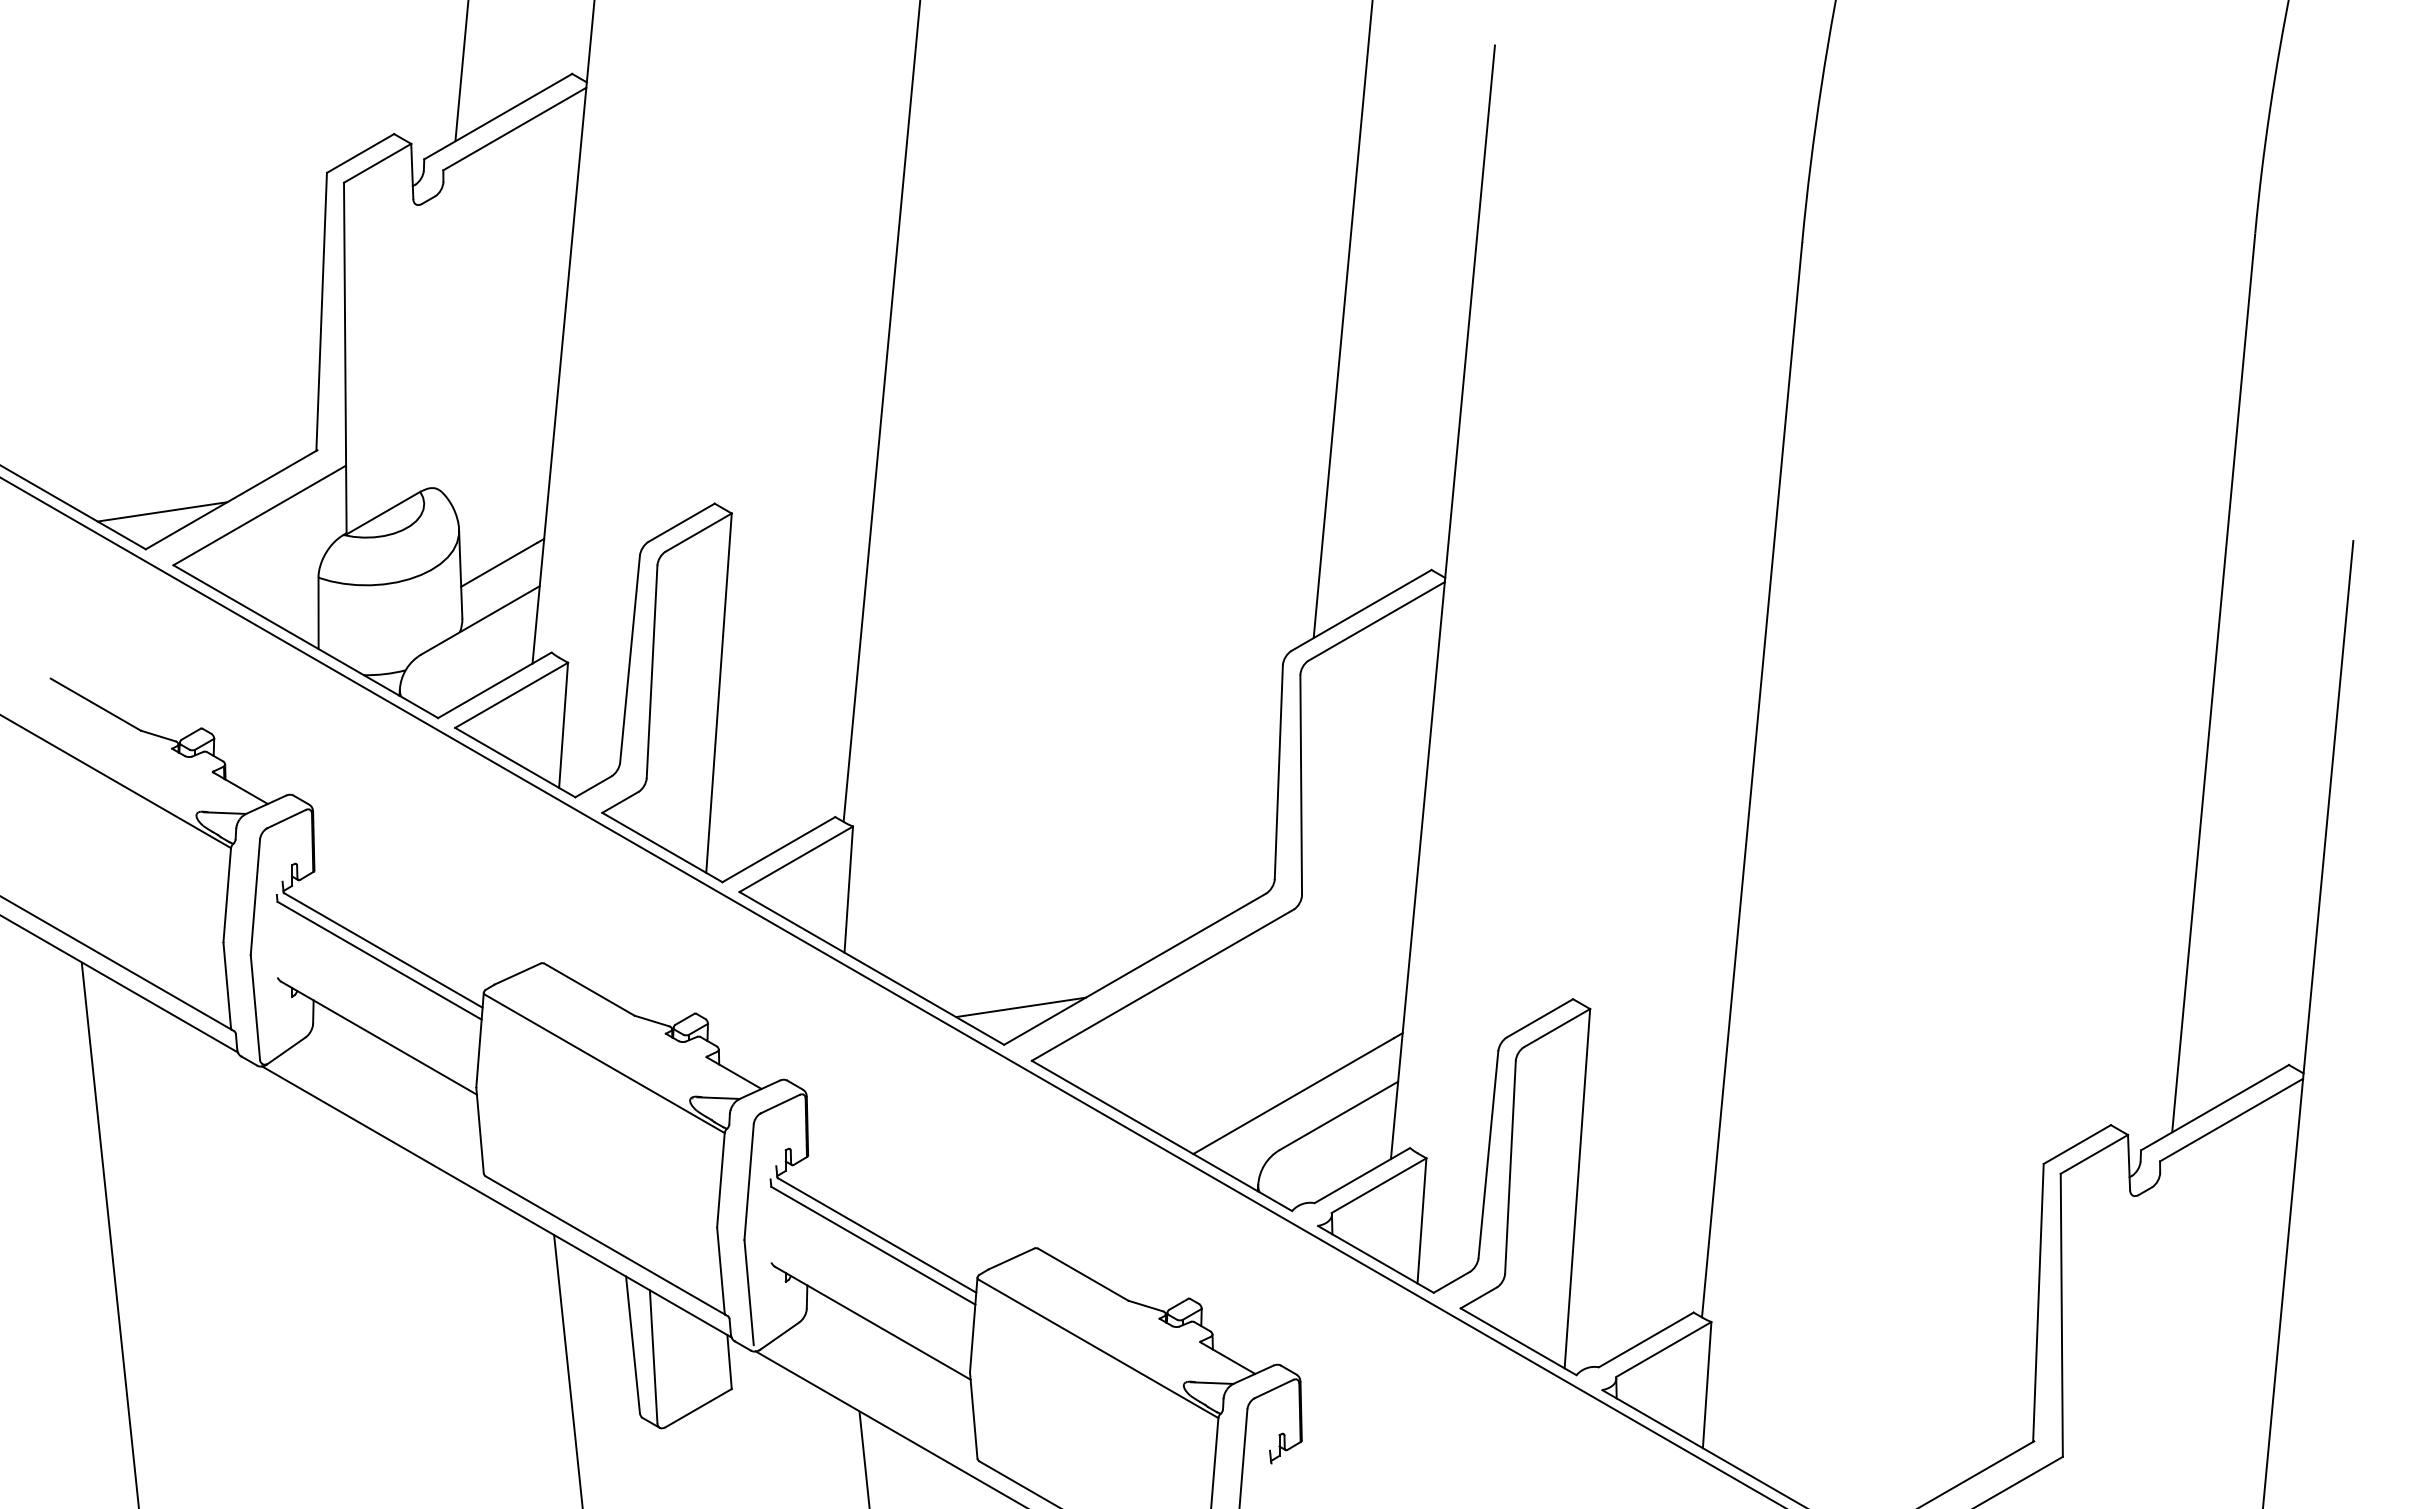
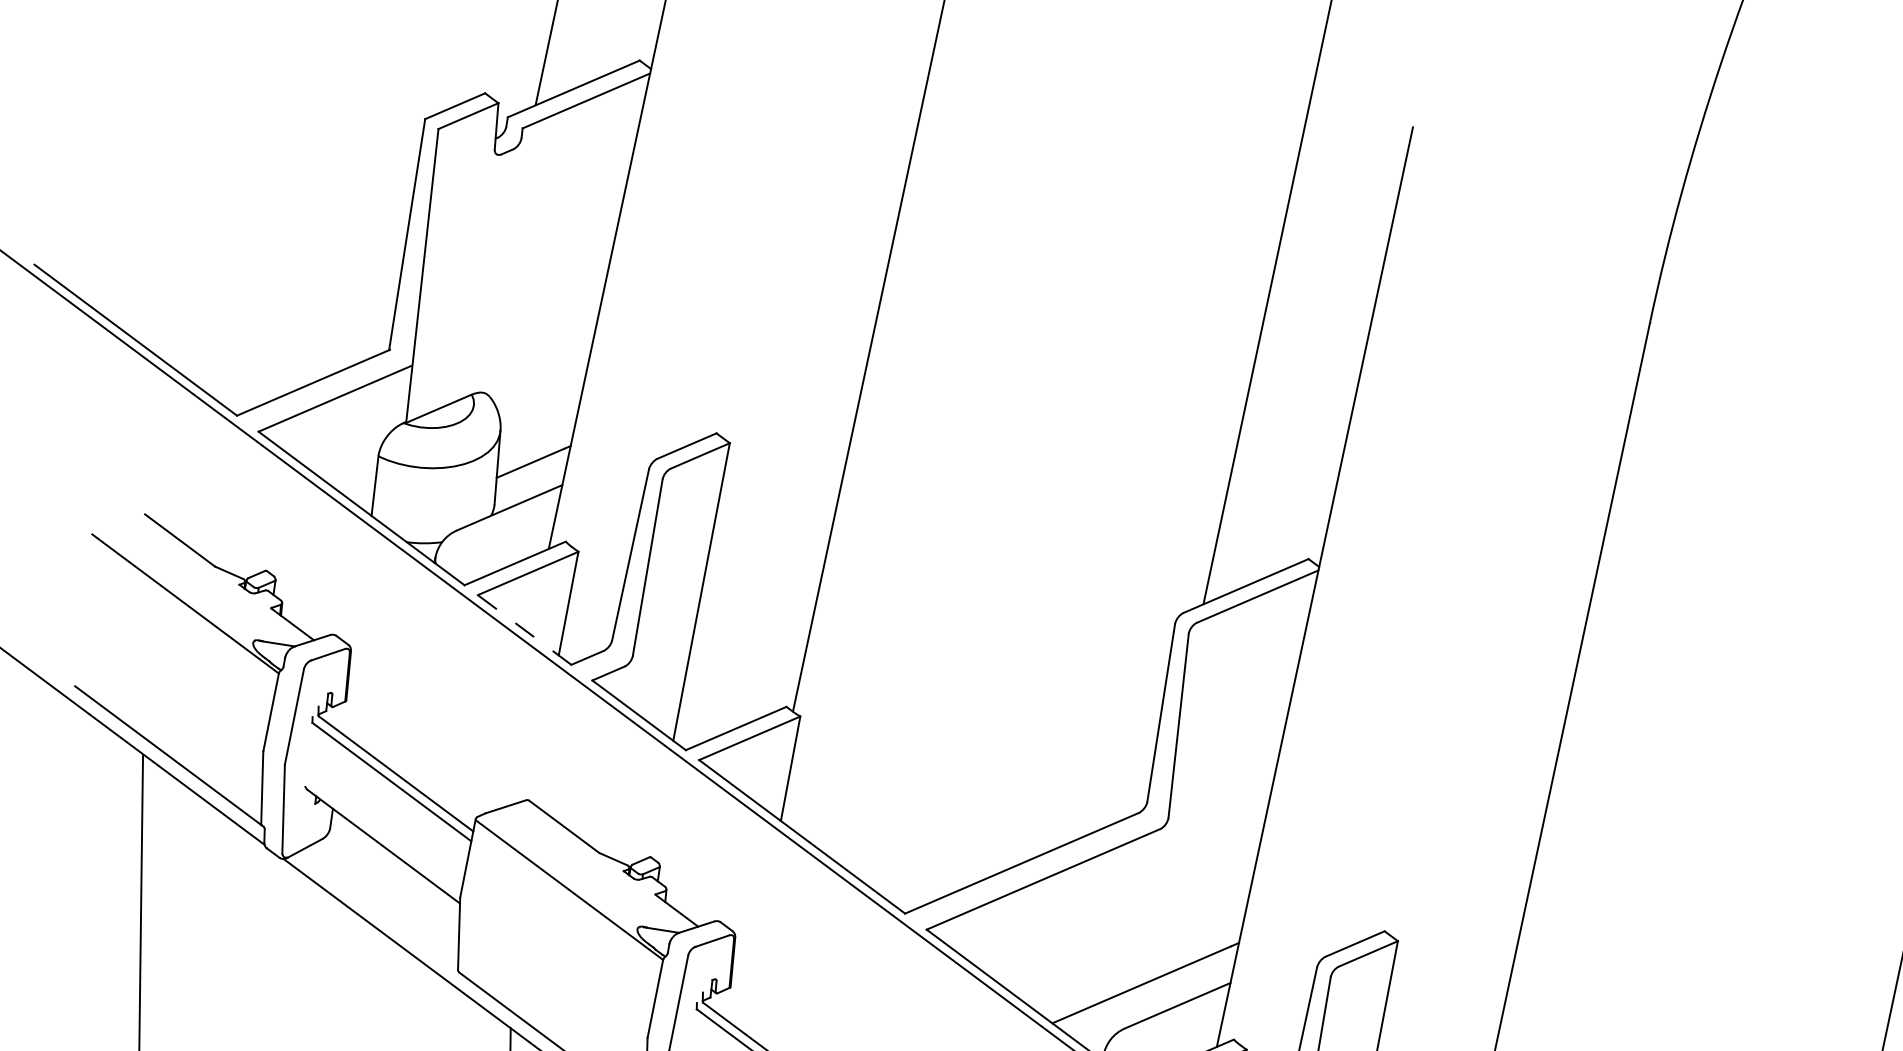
line: (162, 511) -> (254, 385), removed
line: (514, 762) -> (523, 629), solid -> dashed
line: (1020, 1007) -> (922, 884), removed

